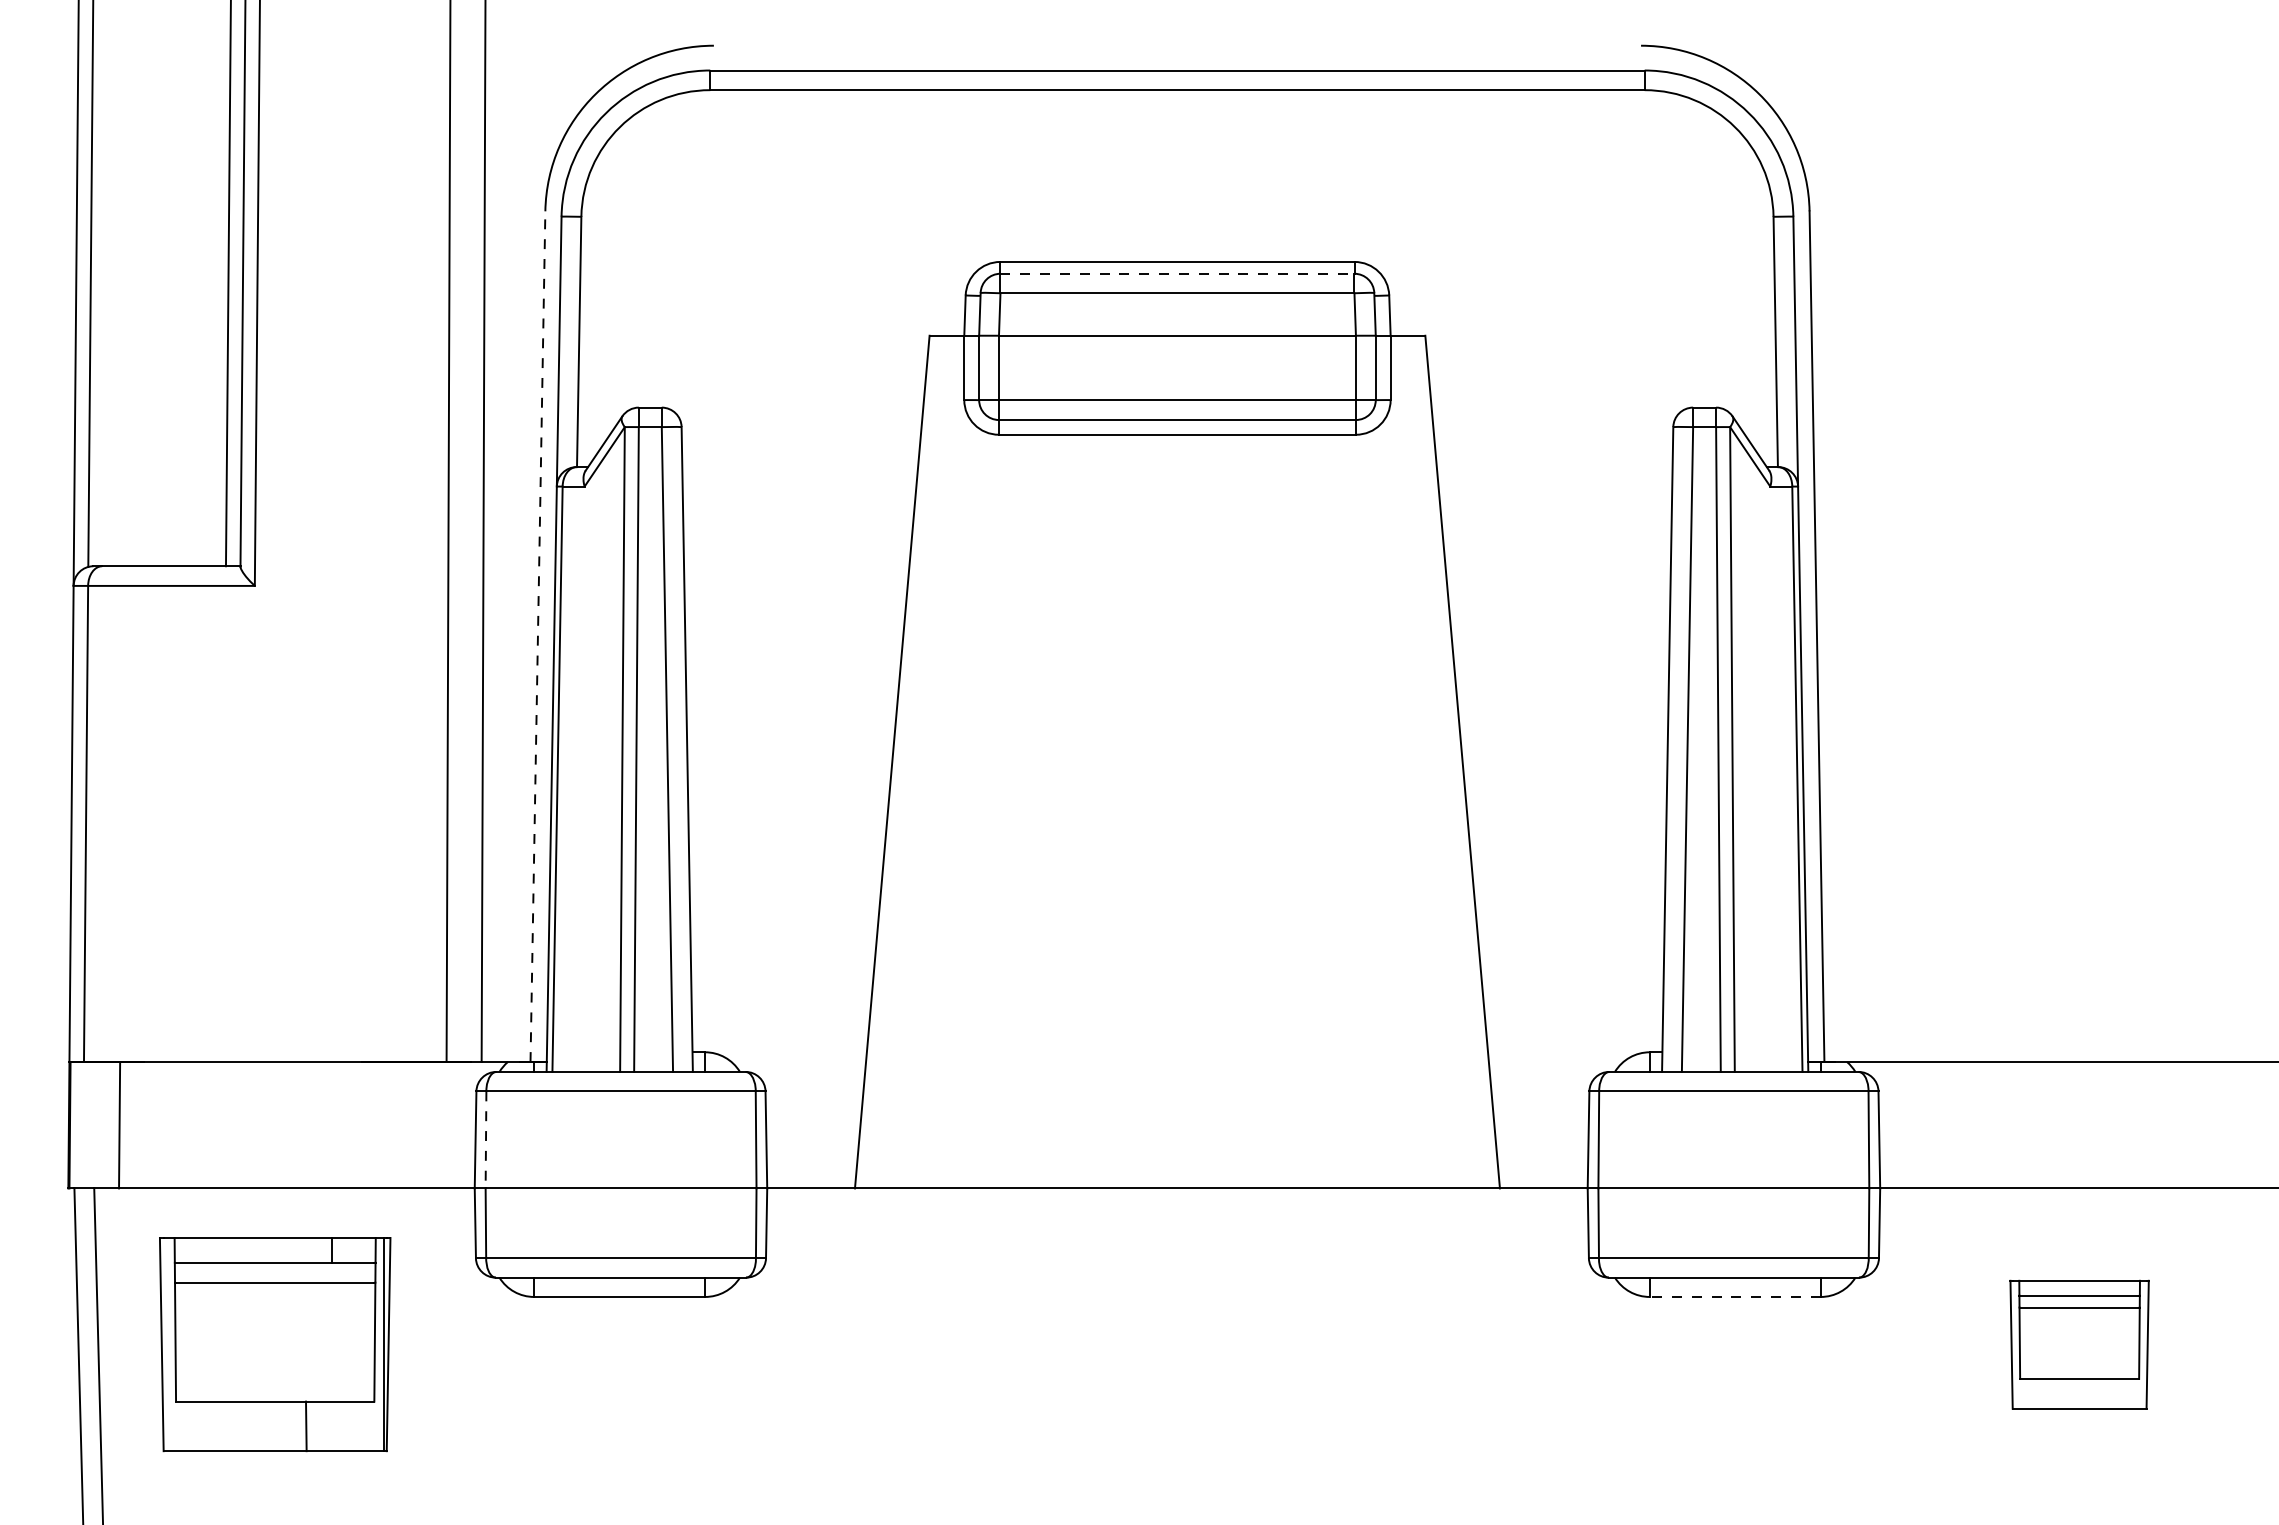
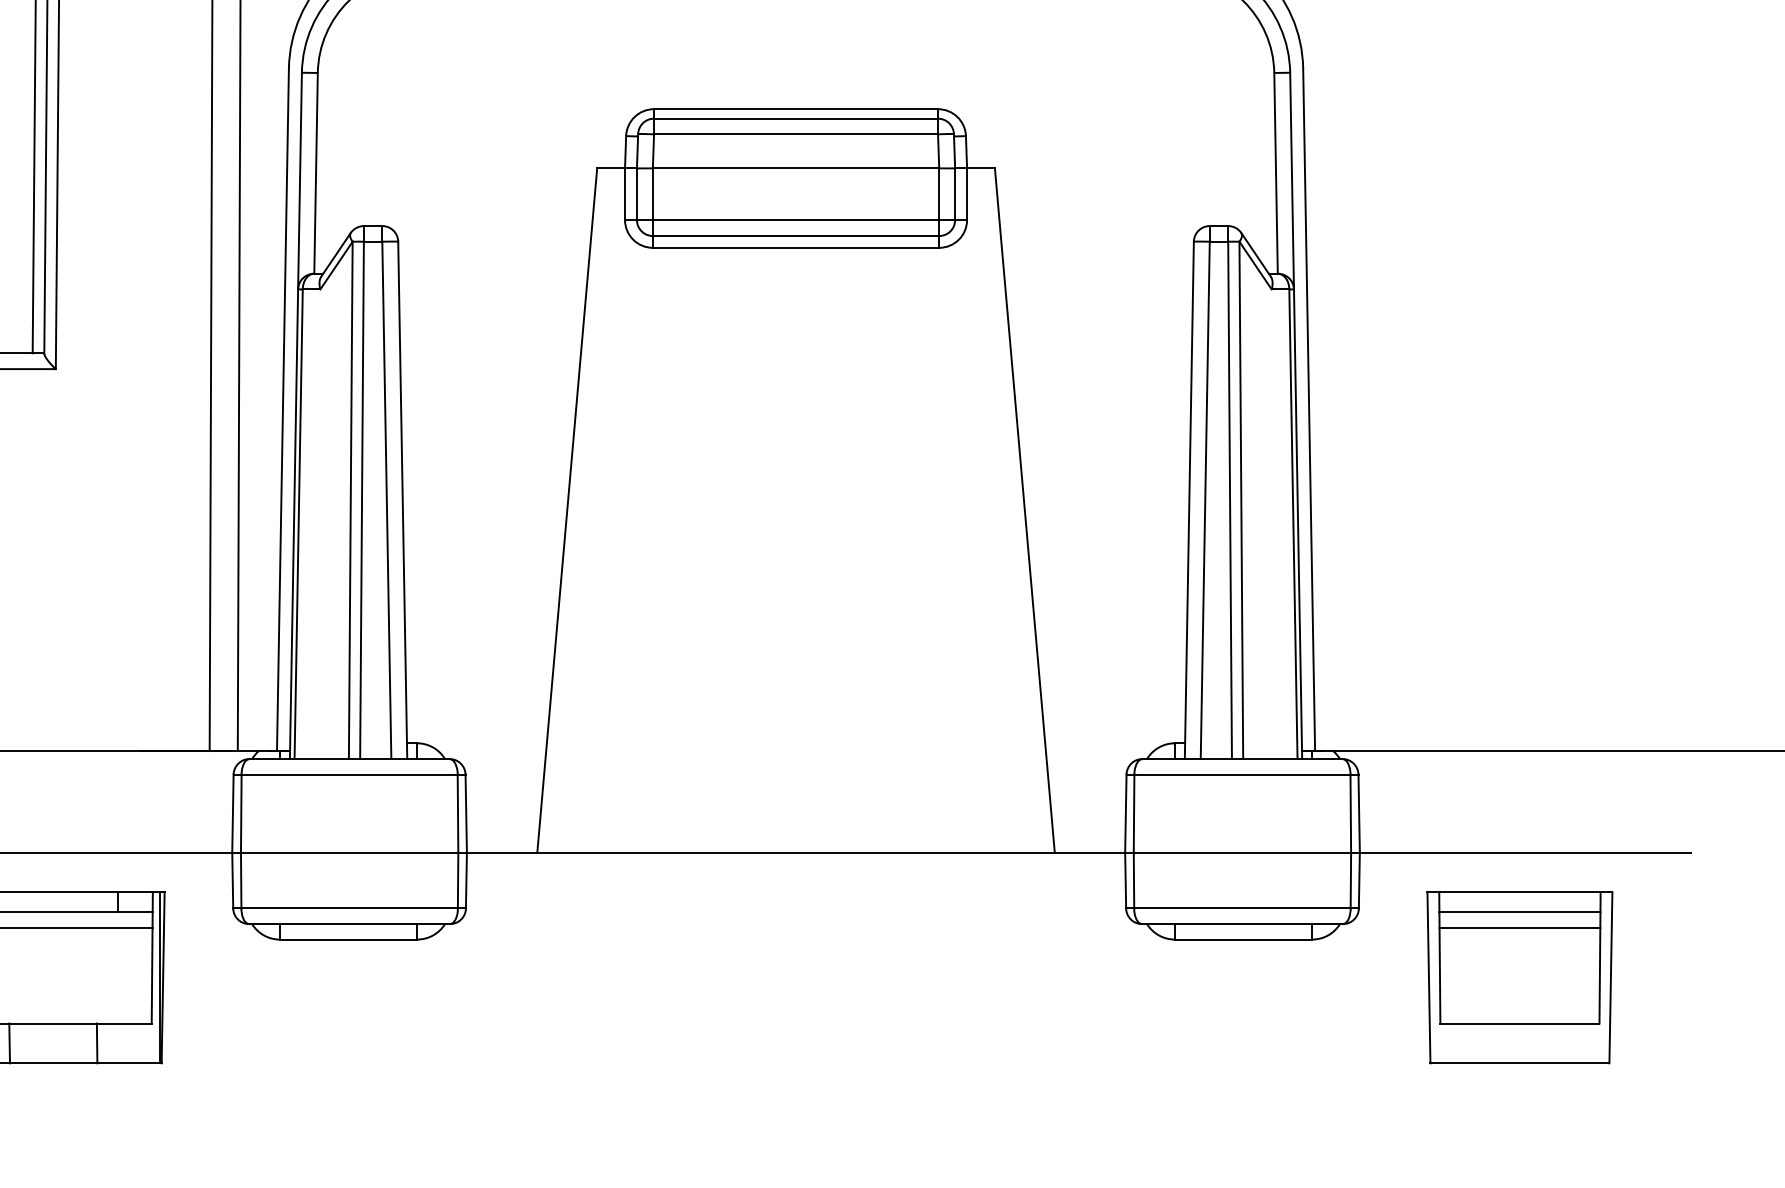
line: (1177, 273) -> (796, 118), dashed -> solid
line: (537, 636) -> (282, 409), dashed -> solid
line: (486, 1139) -> (241, 813), dashed -> solid
line: (1734, 1296) -> (1242, 939), dashed -> solid
part: (2079, 1344) -> (1519, 977), size x1.67
line: (196, 1426) -> (9, 1043), added

